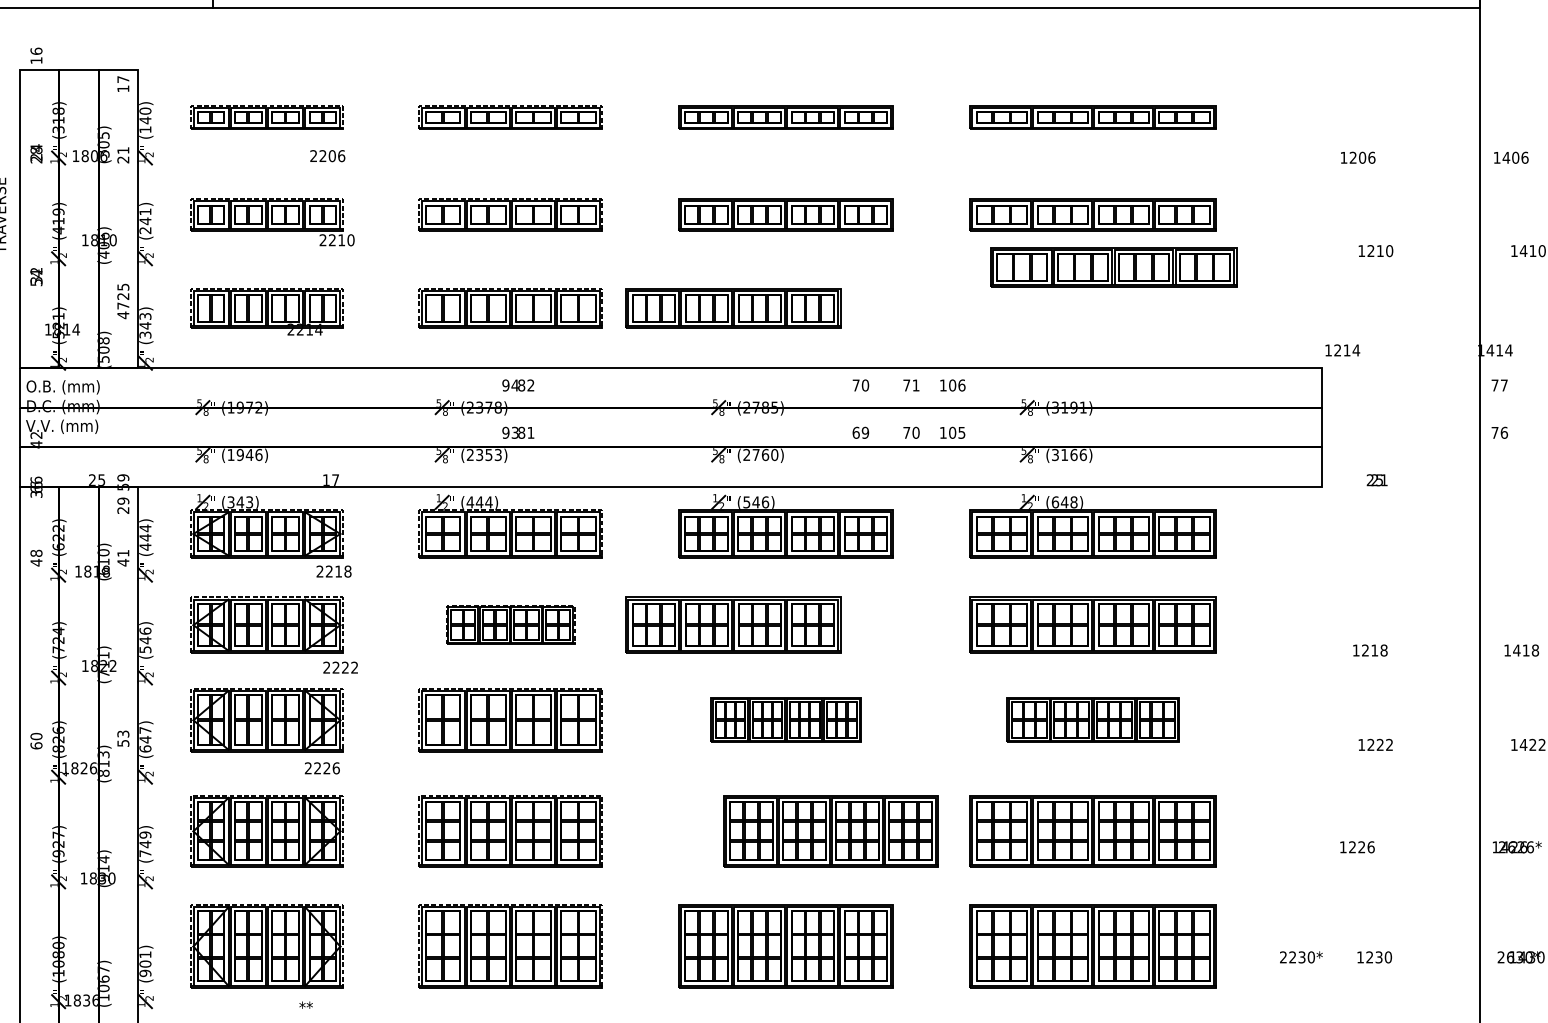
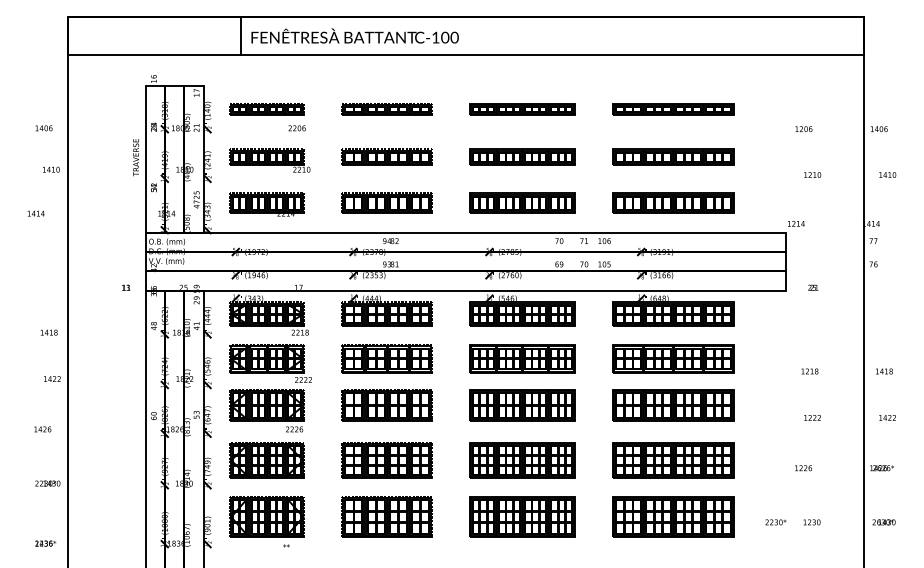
part: (1113, 266) -> (673, 202), moved
part: (733, 306) -> (522, 202), moved
part: (509, 624) -> (386, 358), size x1.43
part: (733, 624) -> (522, 358), moved
part: (785, 719) -> (522, 405), size x1.43
part: (1092, 719) -> (673, 405), size x1.43
part: (830, 831) -> (522, 460), moved

